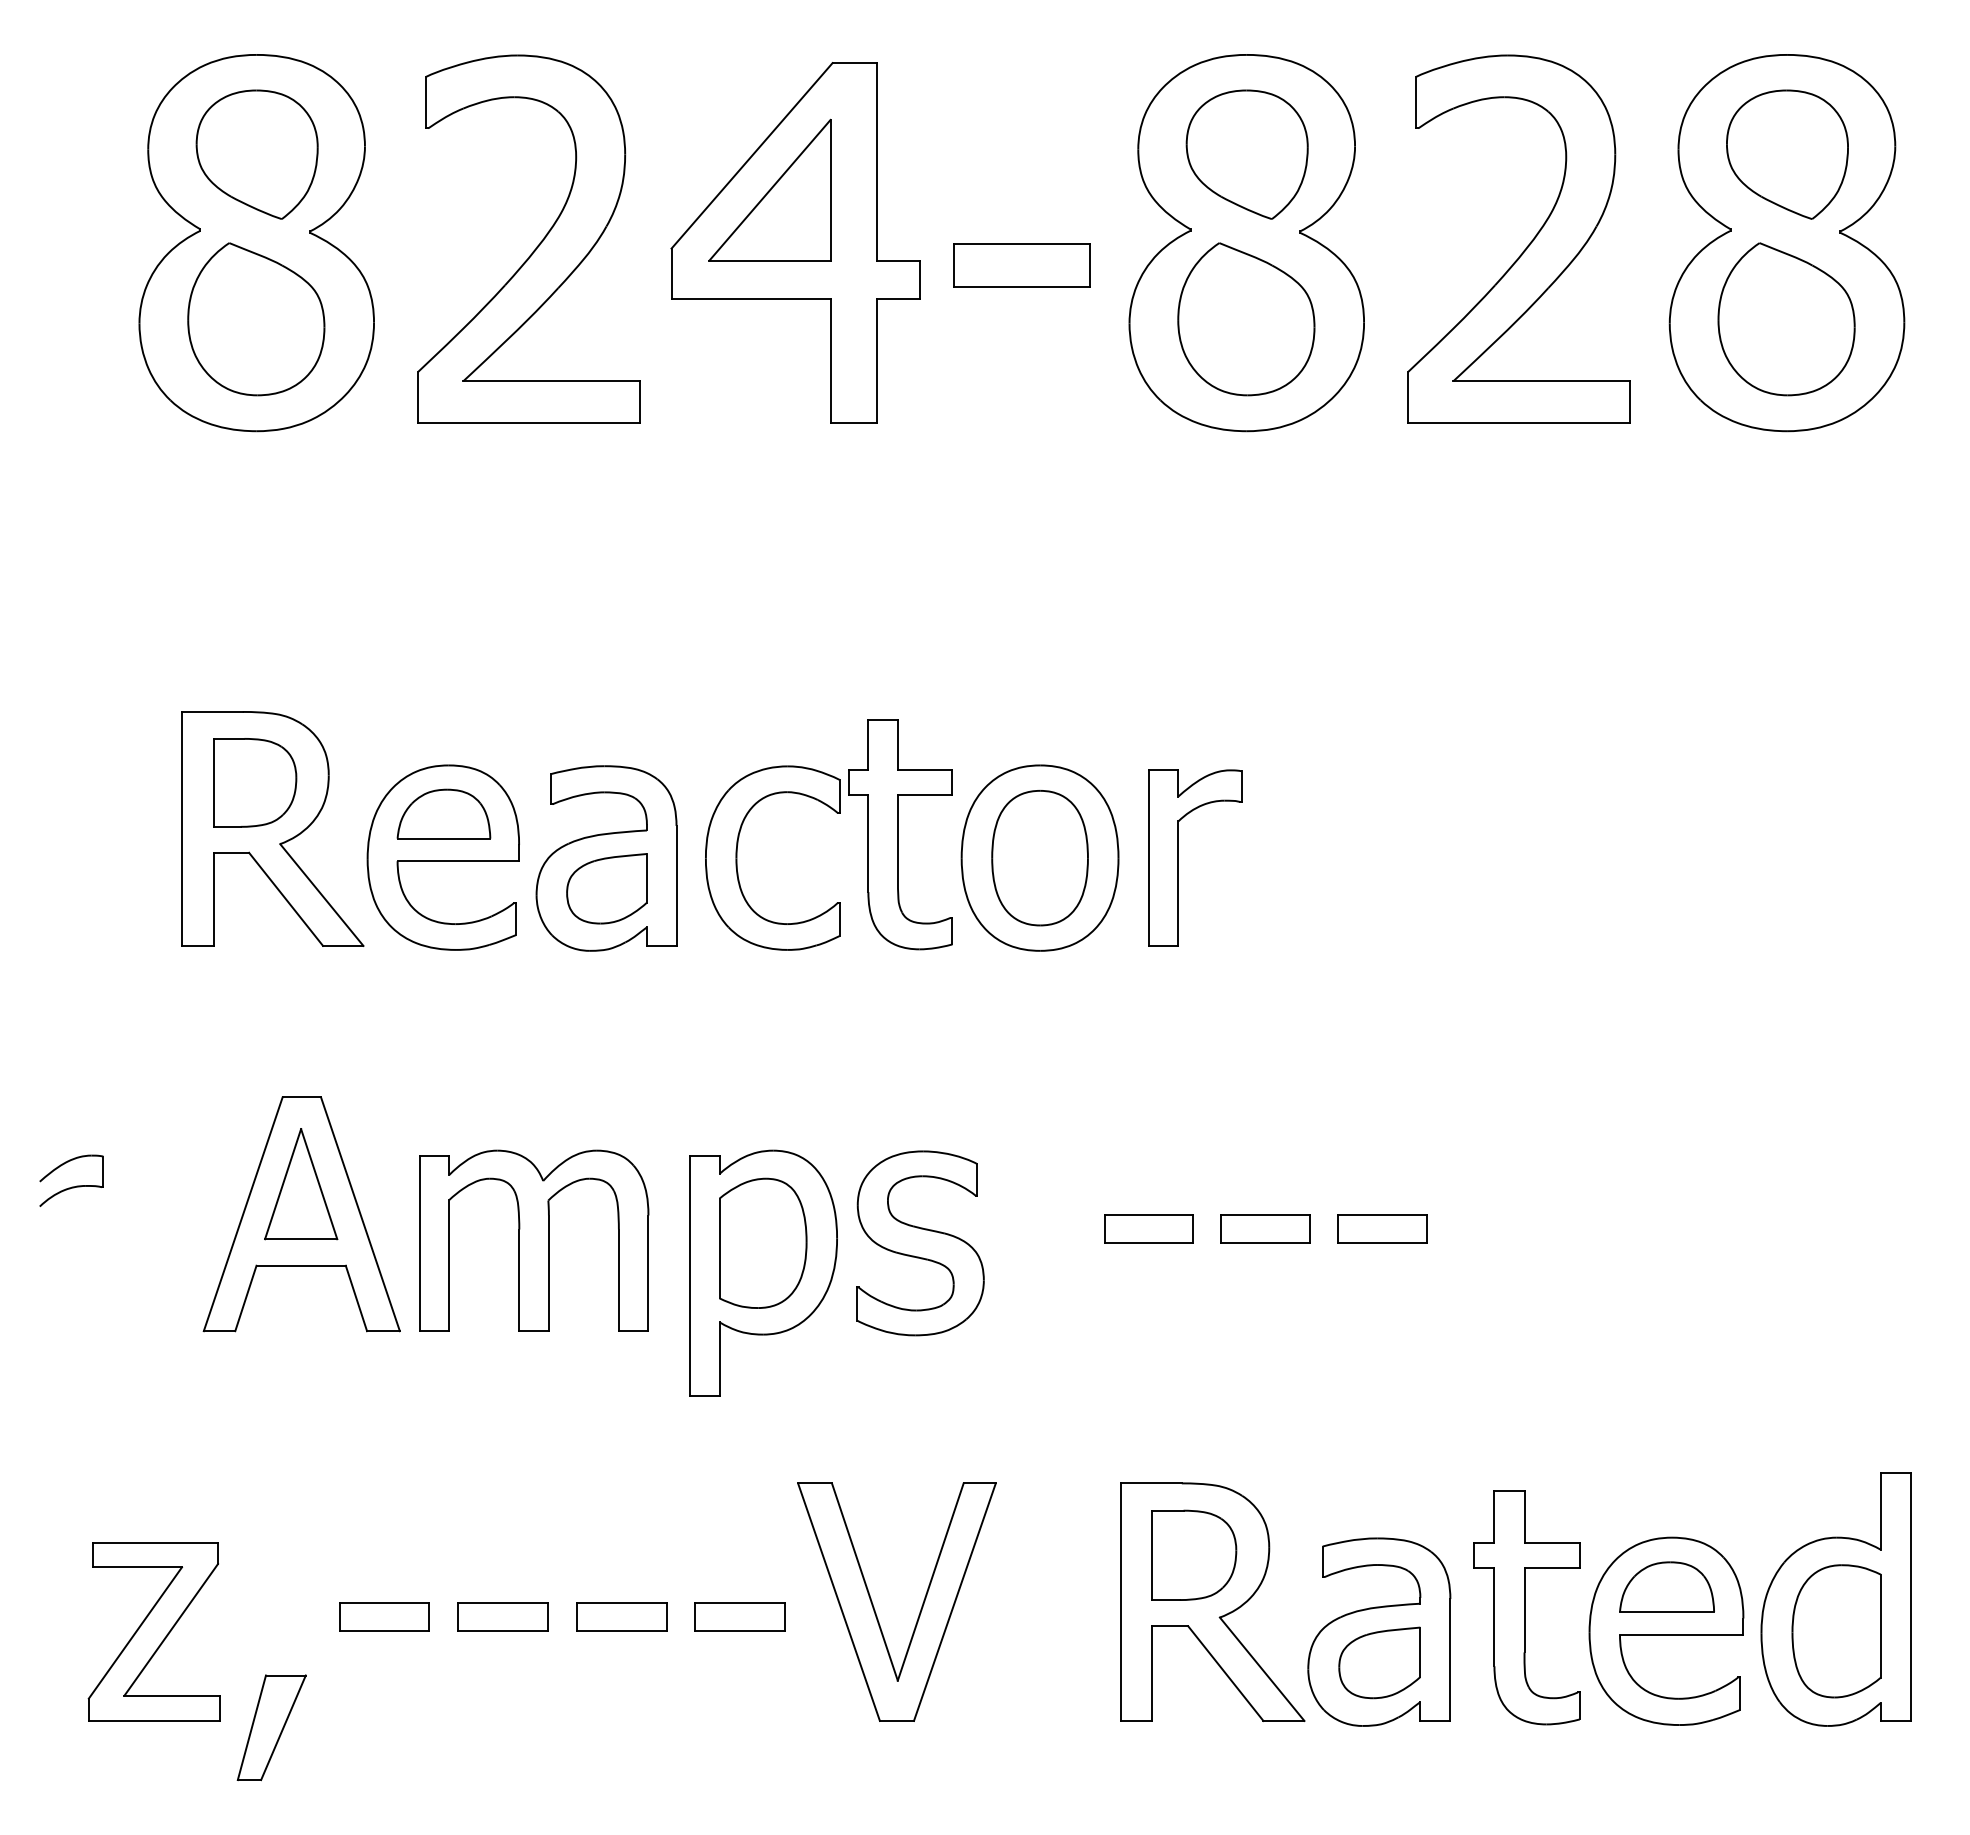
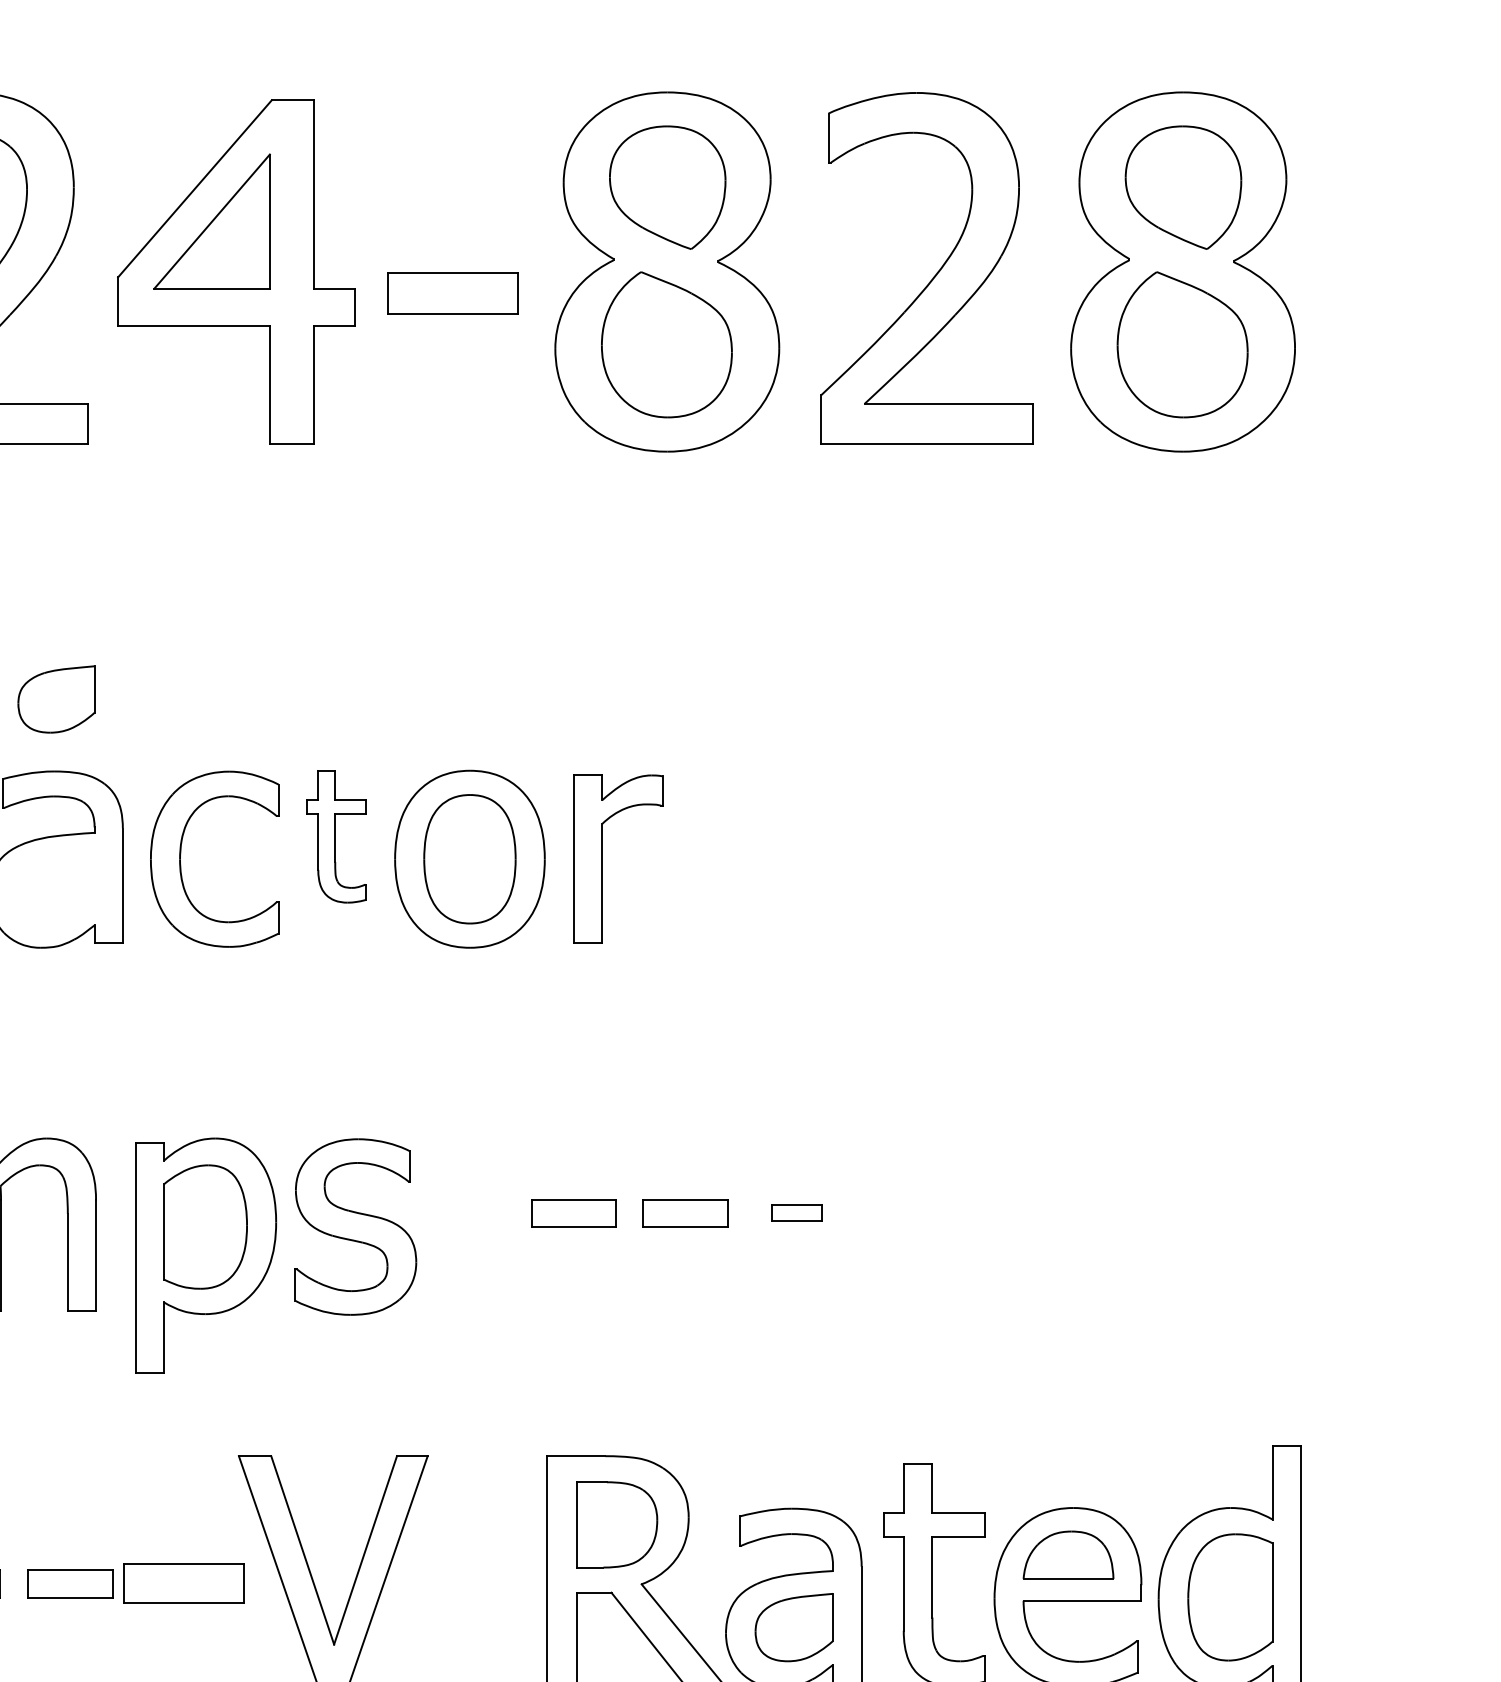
part: (900, 834) -> (336, 836), size x0.6
part: (606, 888) -> (56, 699), moved
part: (1382, 1228) -> (796, 1212), size x0.6
part: (739, 1616) -> (182, 1583), size x1.4

